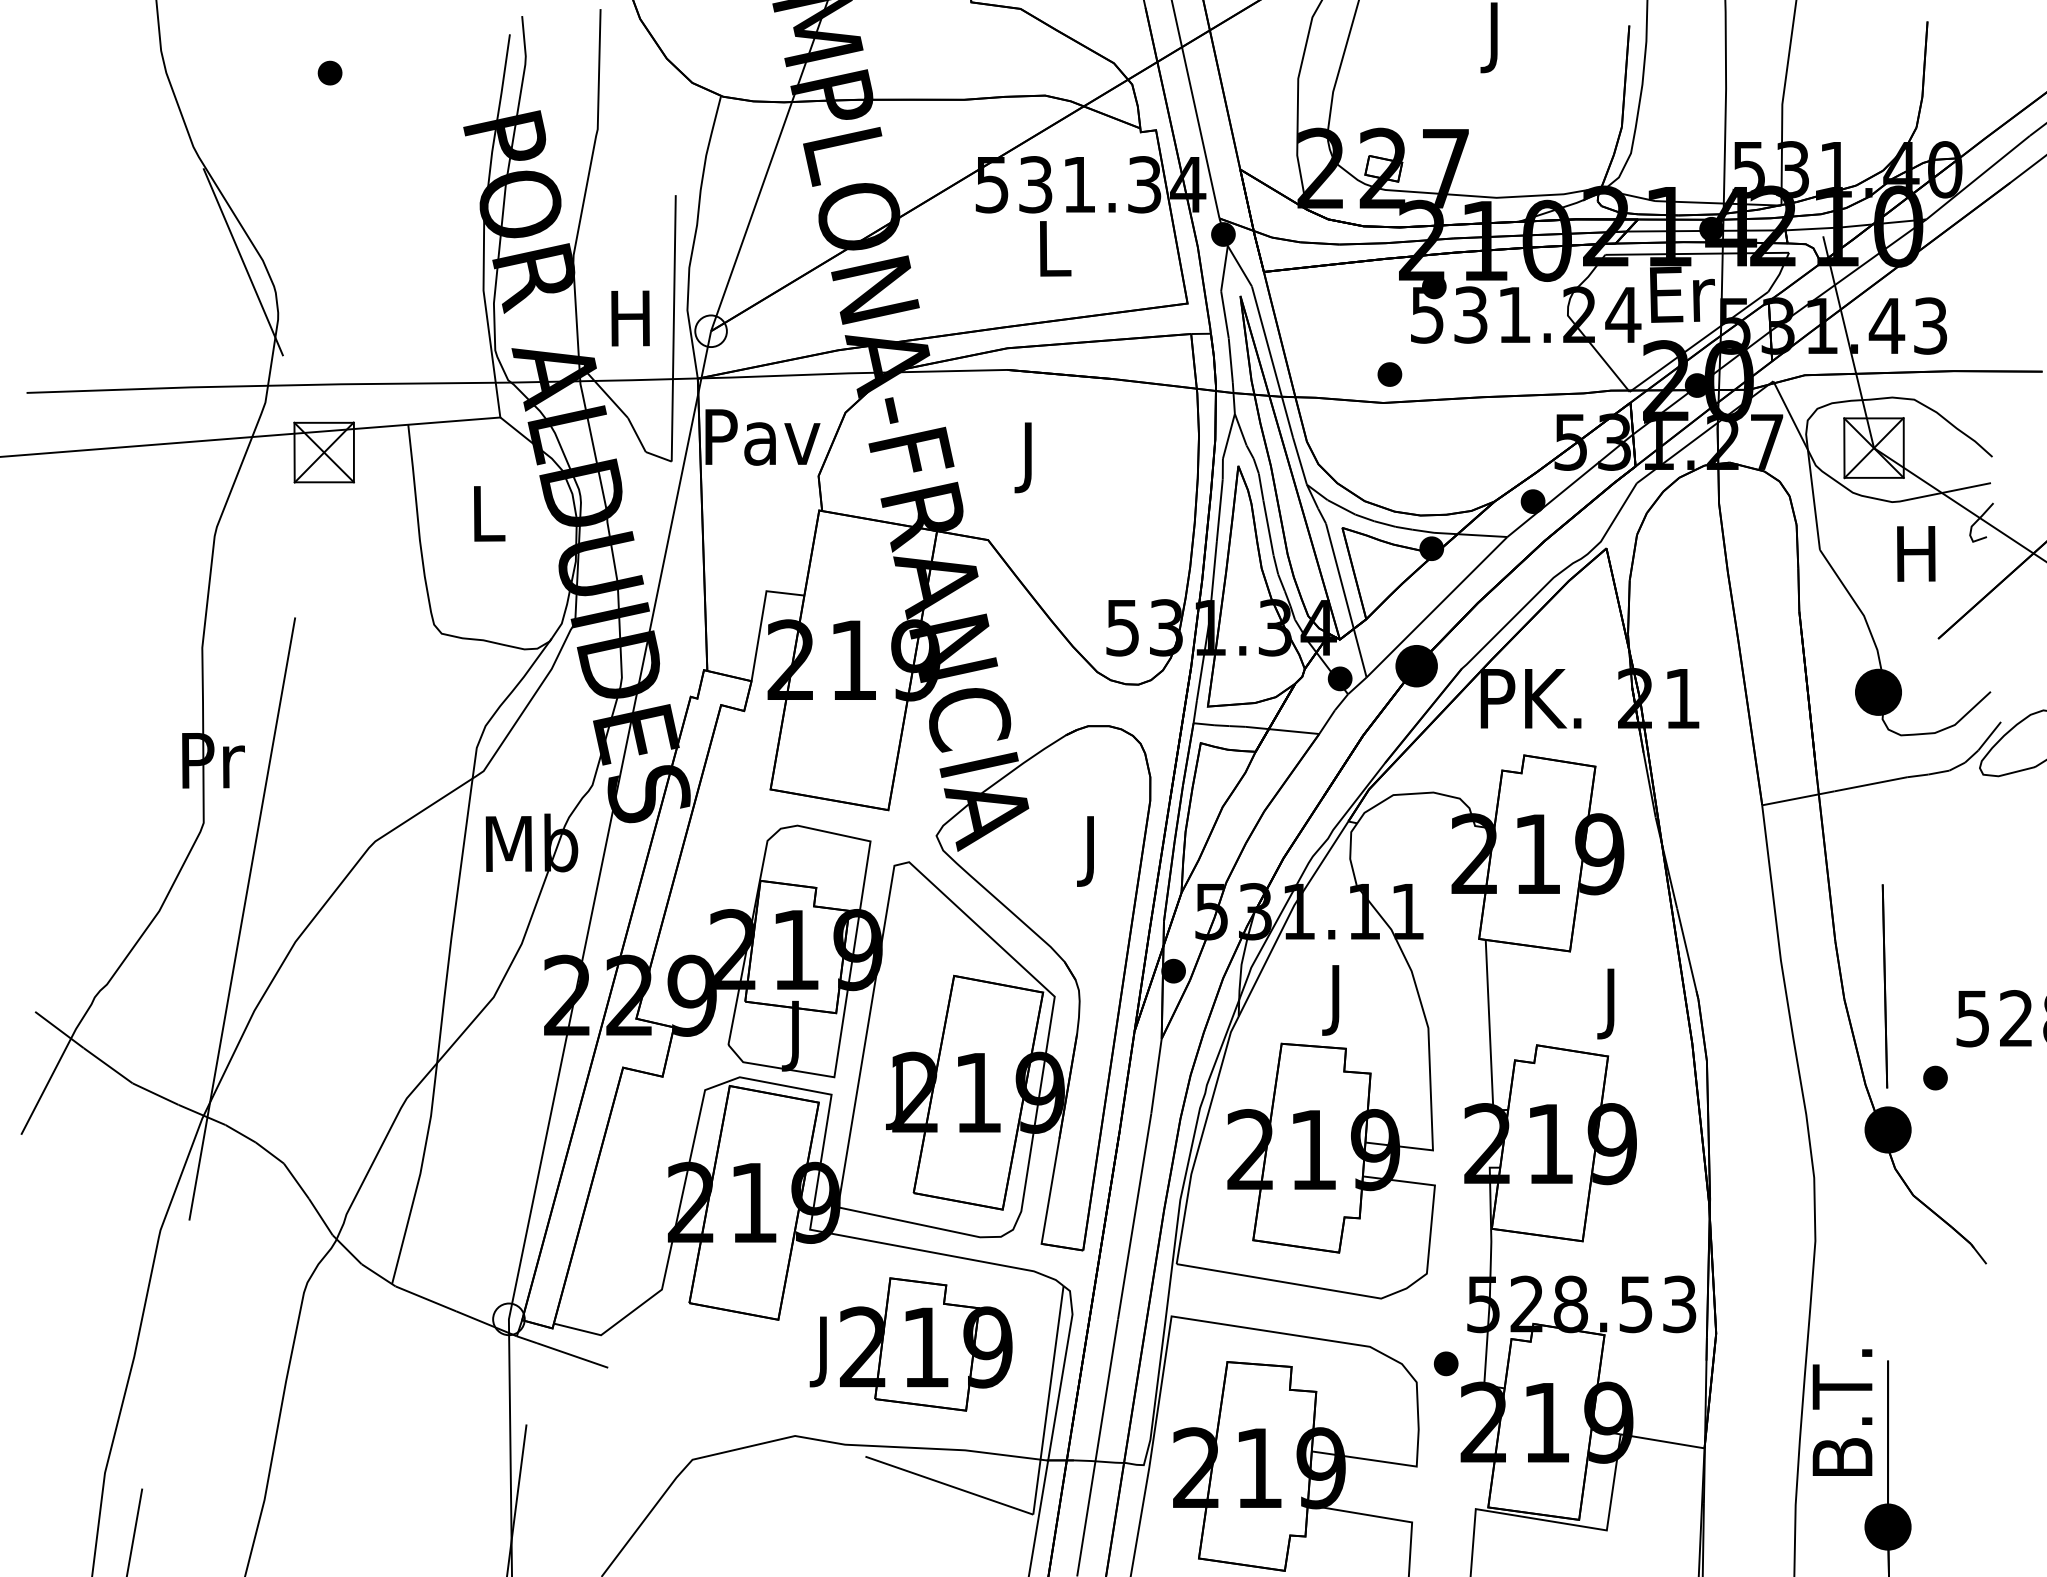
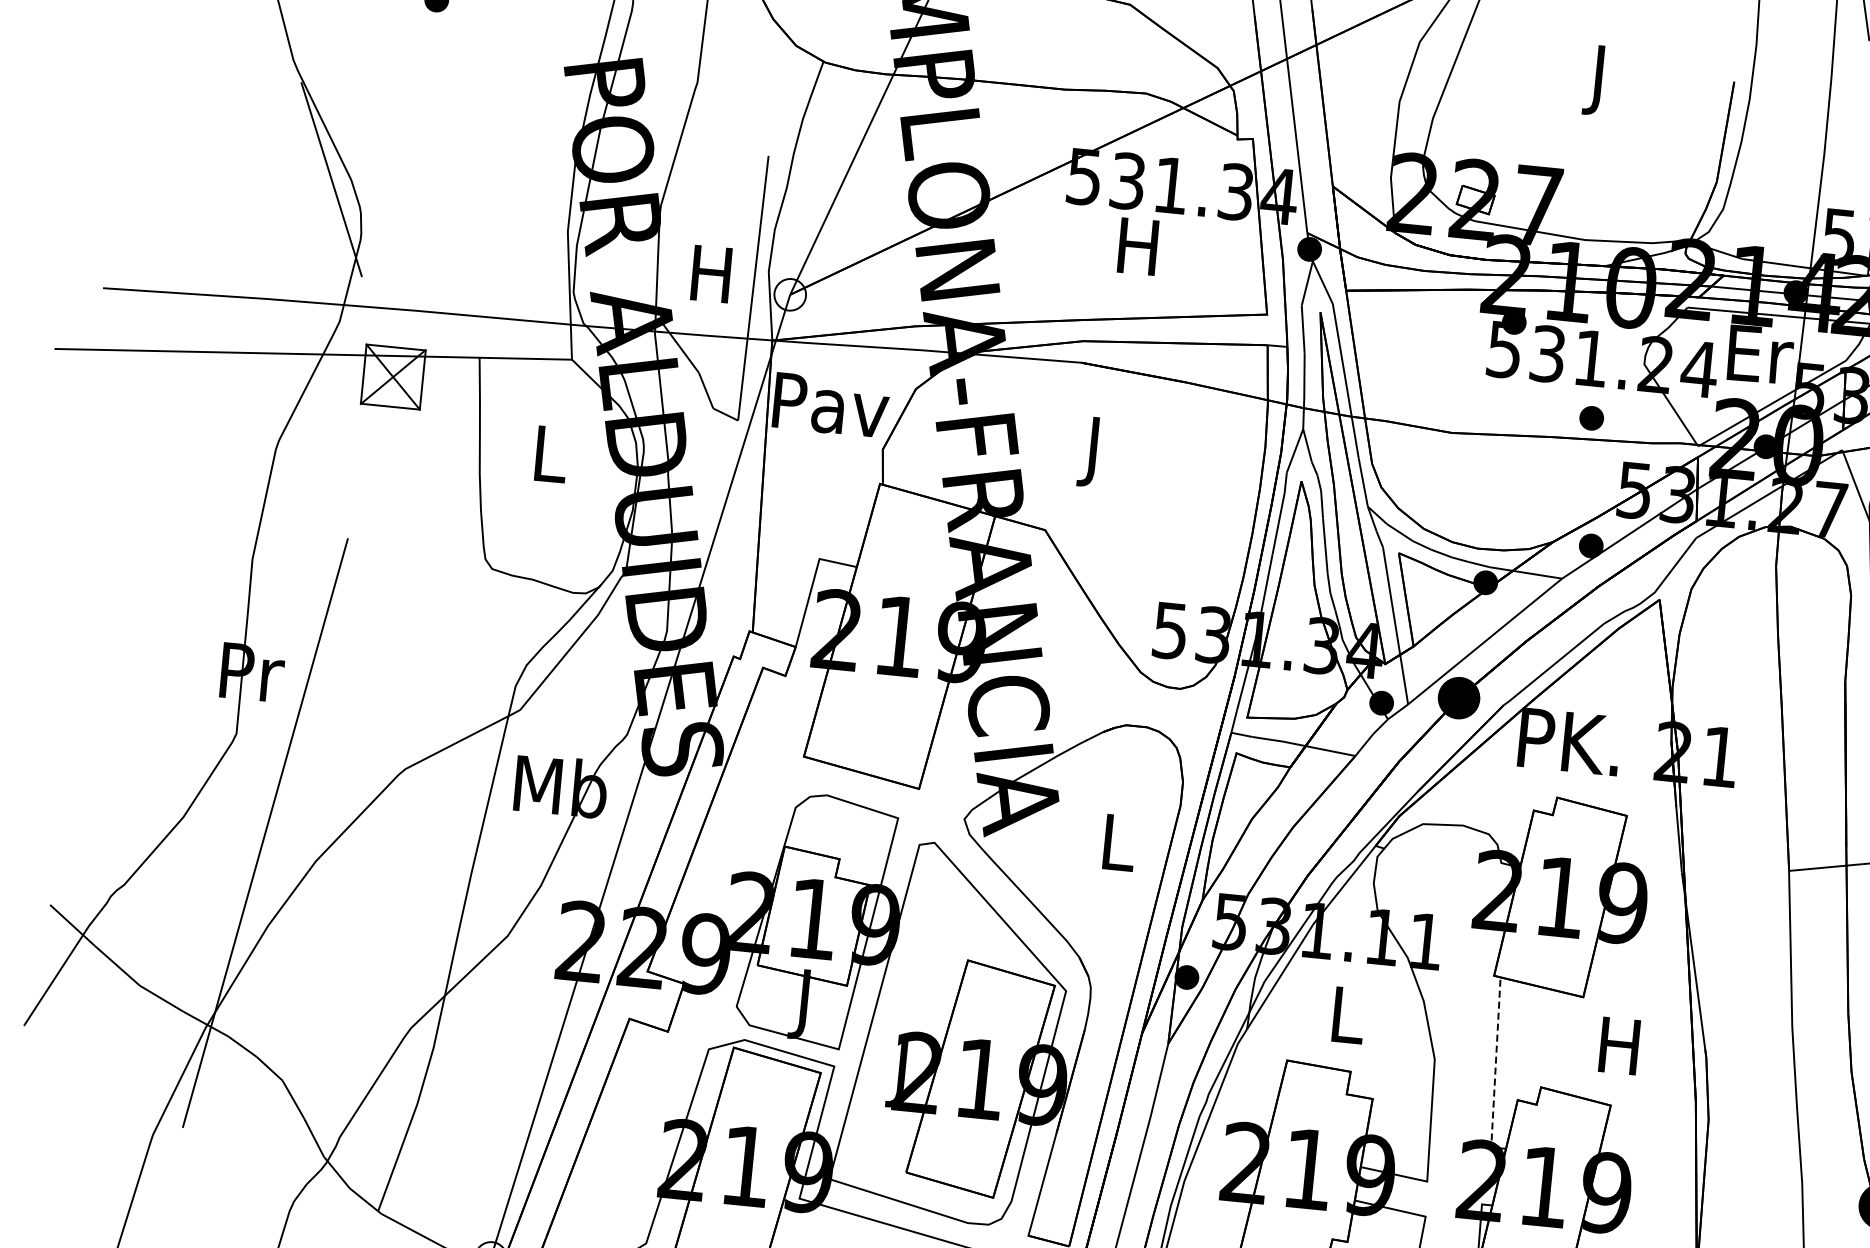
text: (1052, 248) -> (1138, 246), L -> H
part: (1389, 374) -> (1591, 418), moved
text: (1093, 851) -> (1119, 850), J -> L
text: (1338, 1000) -> (1348, 1023), J -> L
text: (1610, 1003) -> (1618, 1053), J -> H
line: (1489, 1032) -> (1495, 1069), solid -> dashed

